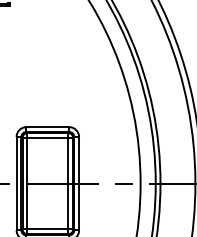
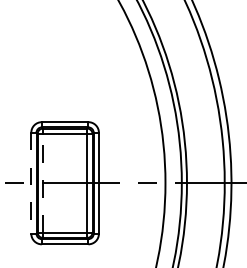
line: (26, 182) -> (42, 182), solid -> dashed
line: (16, 183) -> (31, 183), solid -> dashed

